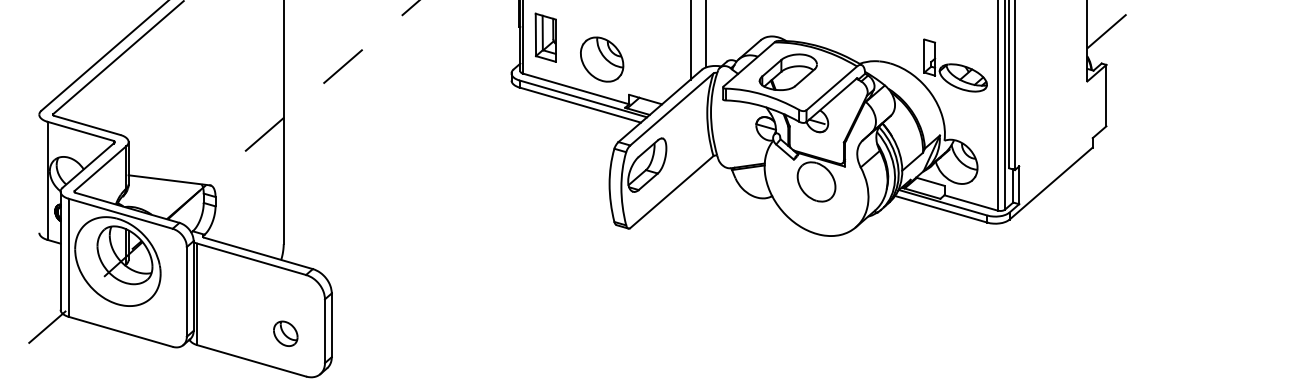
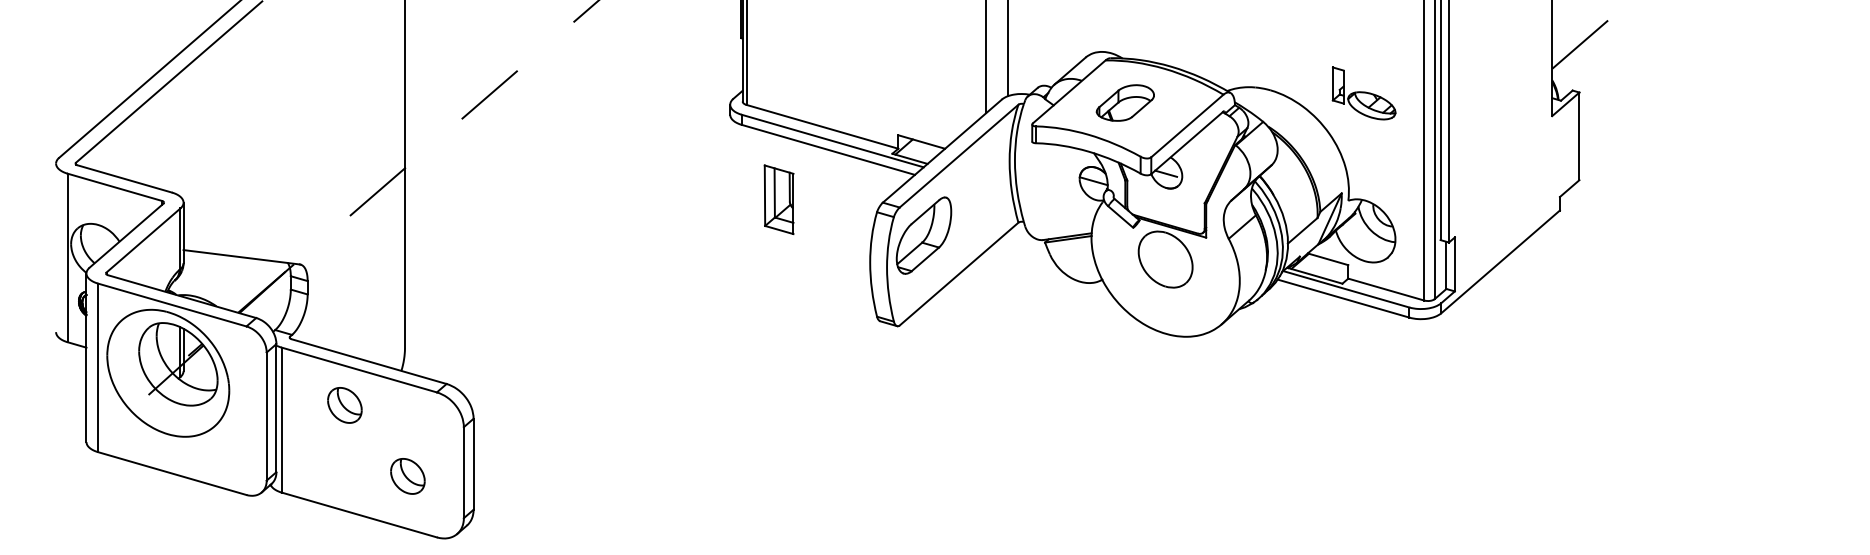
part: (545, 37) -> (778, 199), moved
part: (602, 59) -> (859, 84), removed
part: (955, 65) -> (1363, 93), size x0.7
part: (788, 71) -> (1125, 102), size x0.7
part: (241, 284) -> (344, 405), added
line: (47, 326) -> (67, 466), removed

